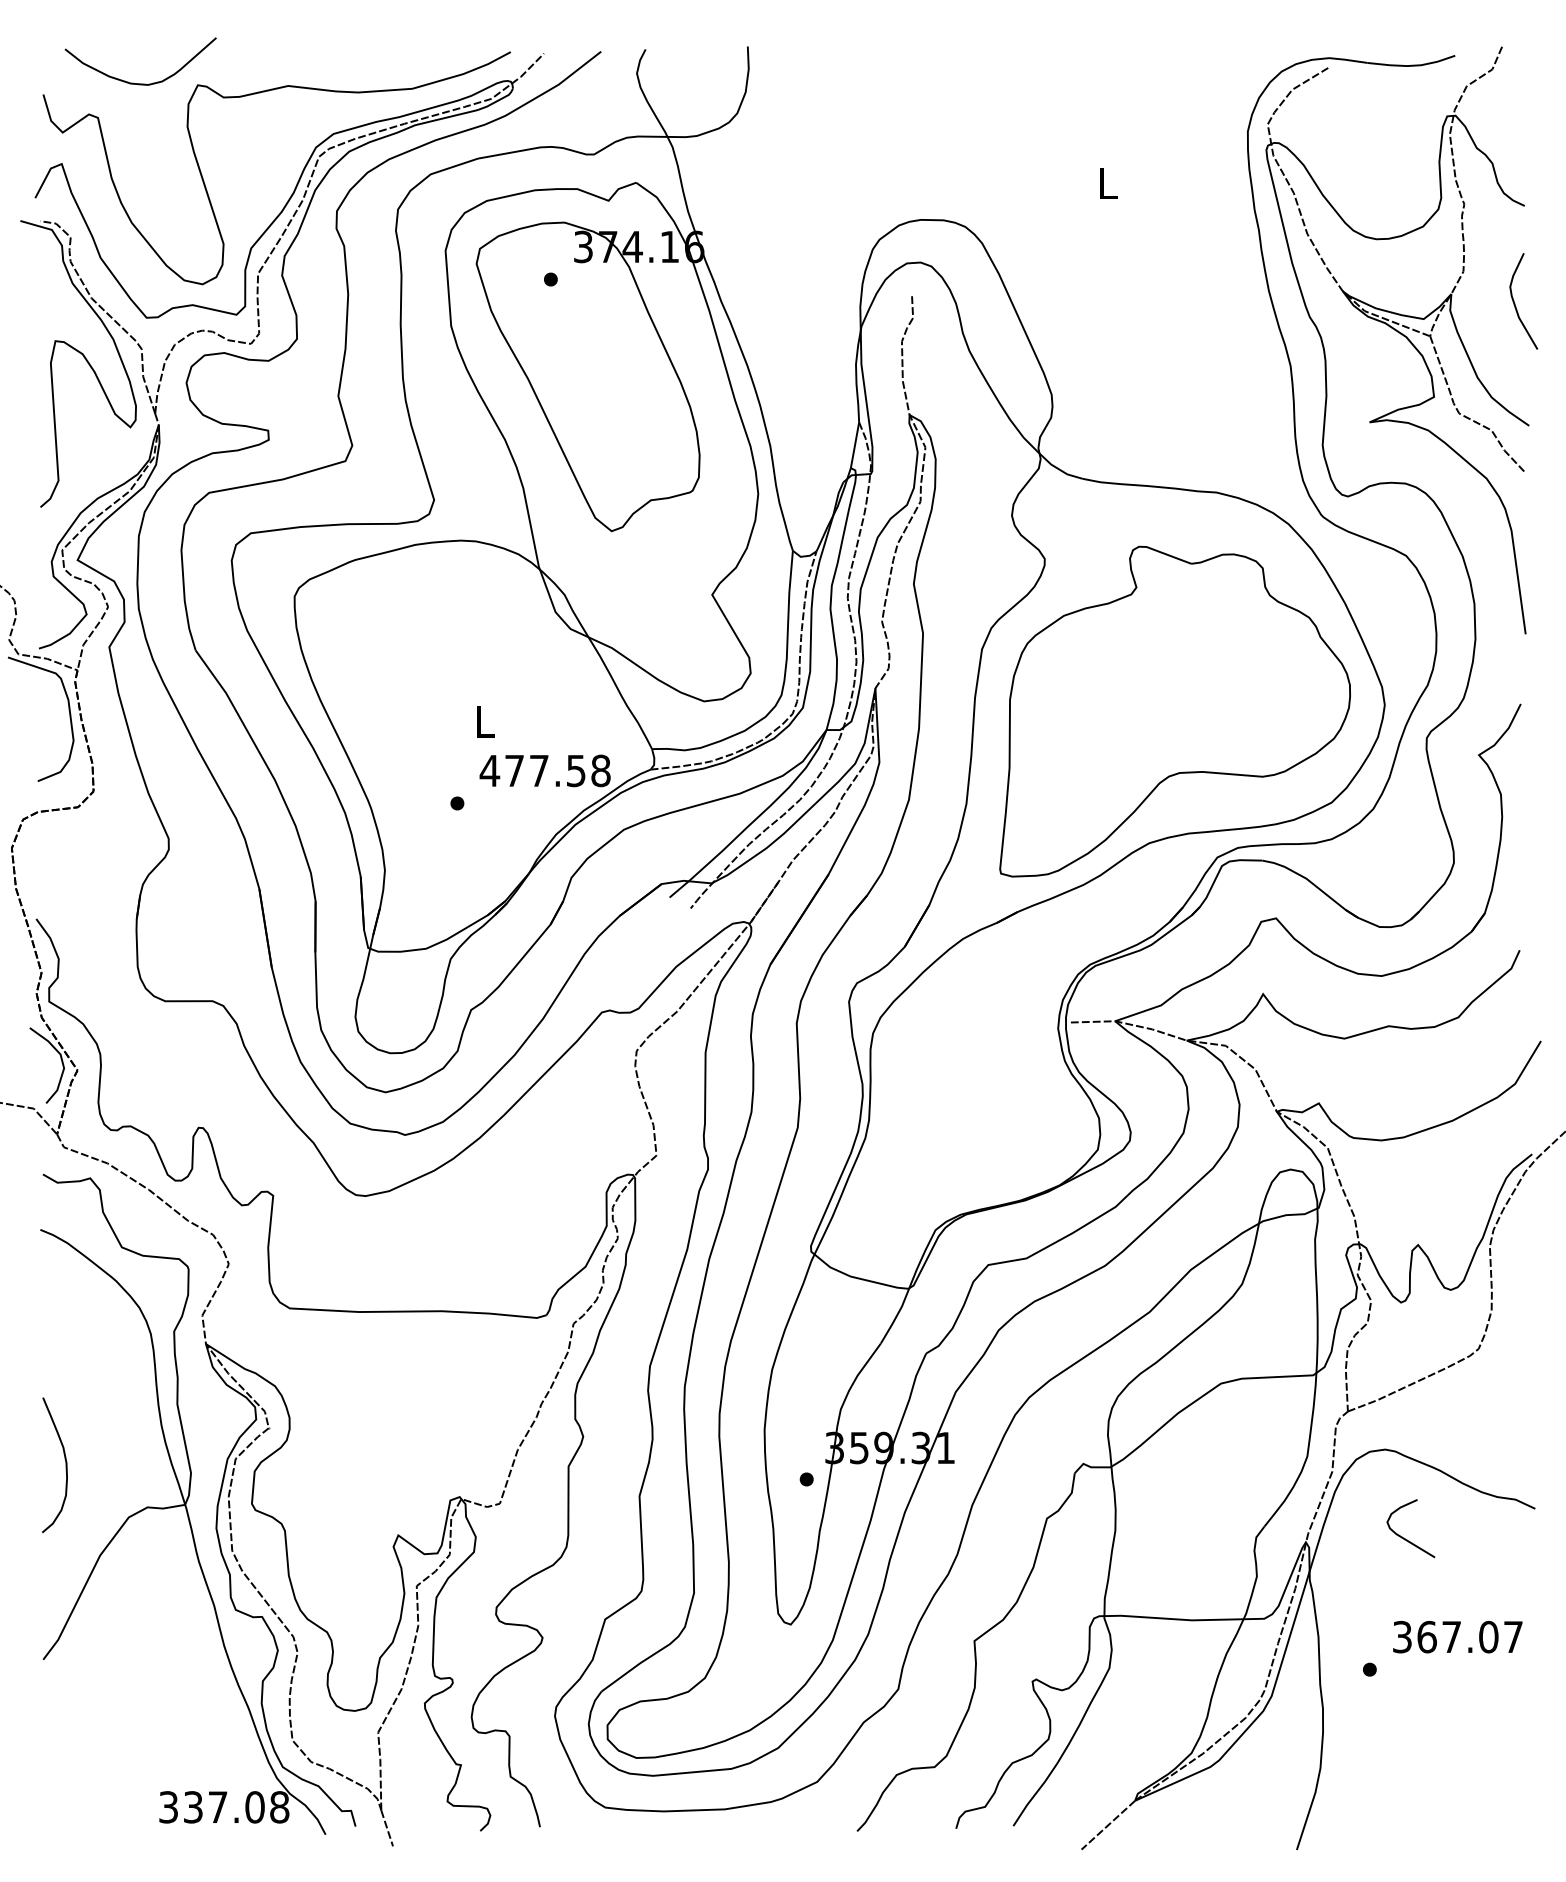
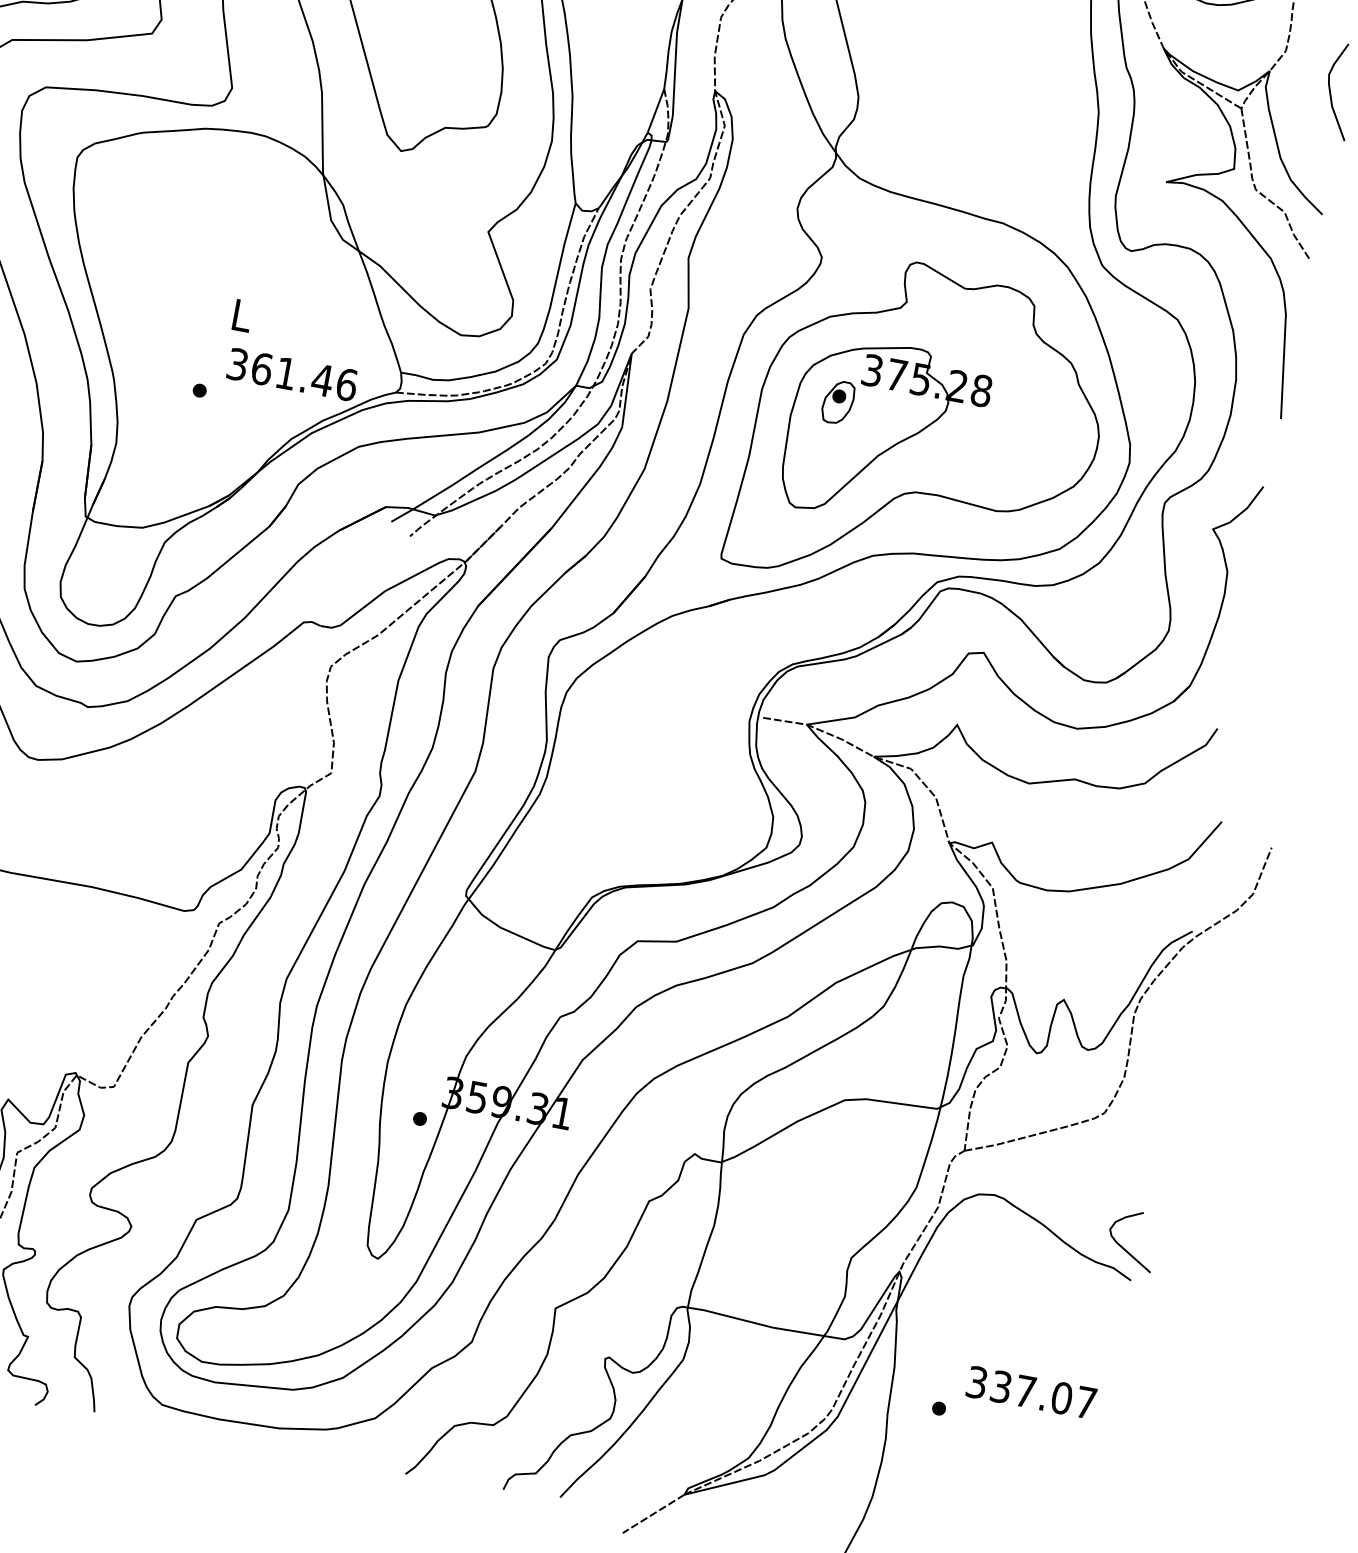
part: (1138, 720) -> (884, 433), added
text: (544, 770) -> (291, 374), 477.58 -> 361.46
curve: (1404, 1537) -> (1124, 1247), moved
text: (1426, 1636) -> (1000, 1386), 367.07 -> 337.07

